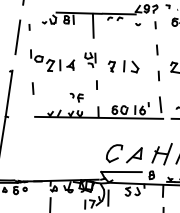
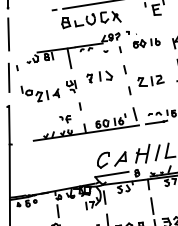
part: (123, 66) -> (99, 76), moved
line: (33, 88) -> (28, 117), removed

